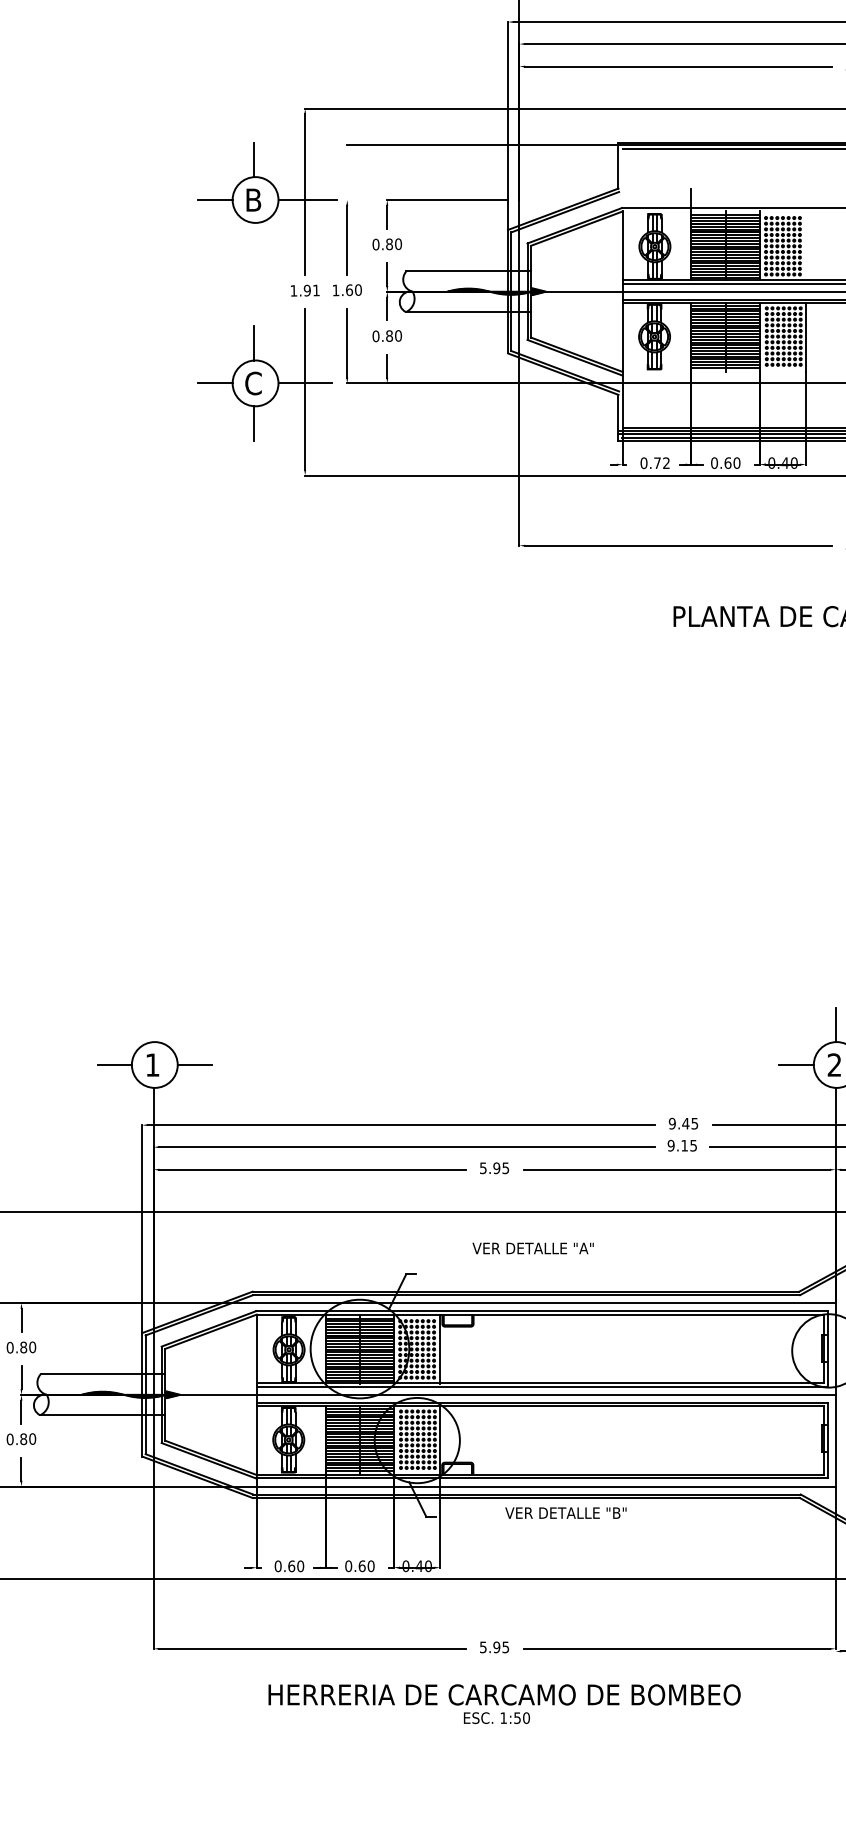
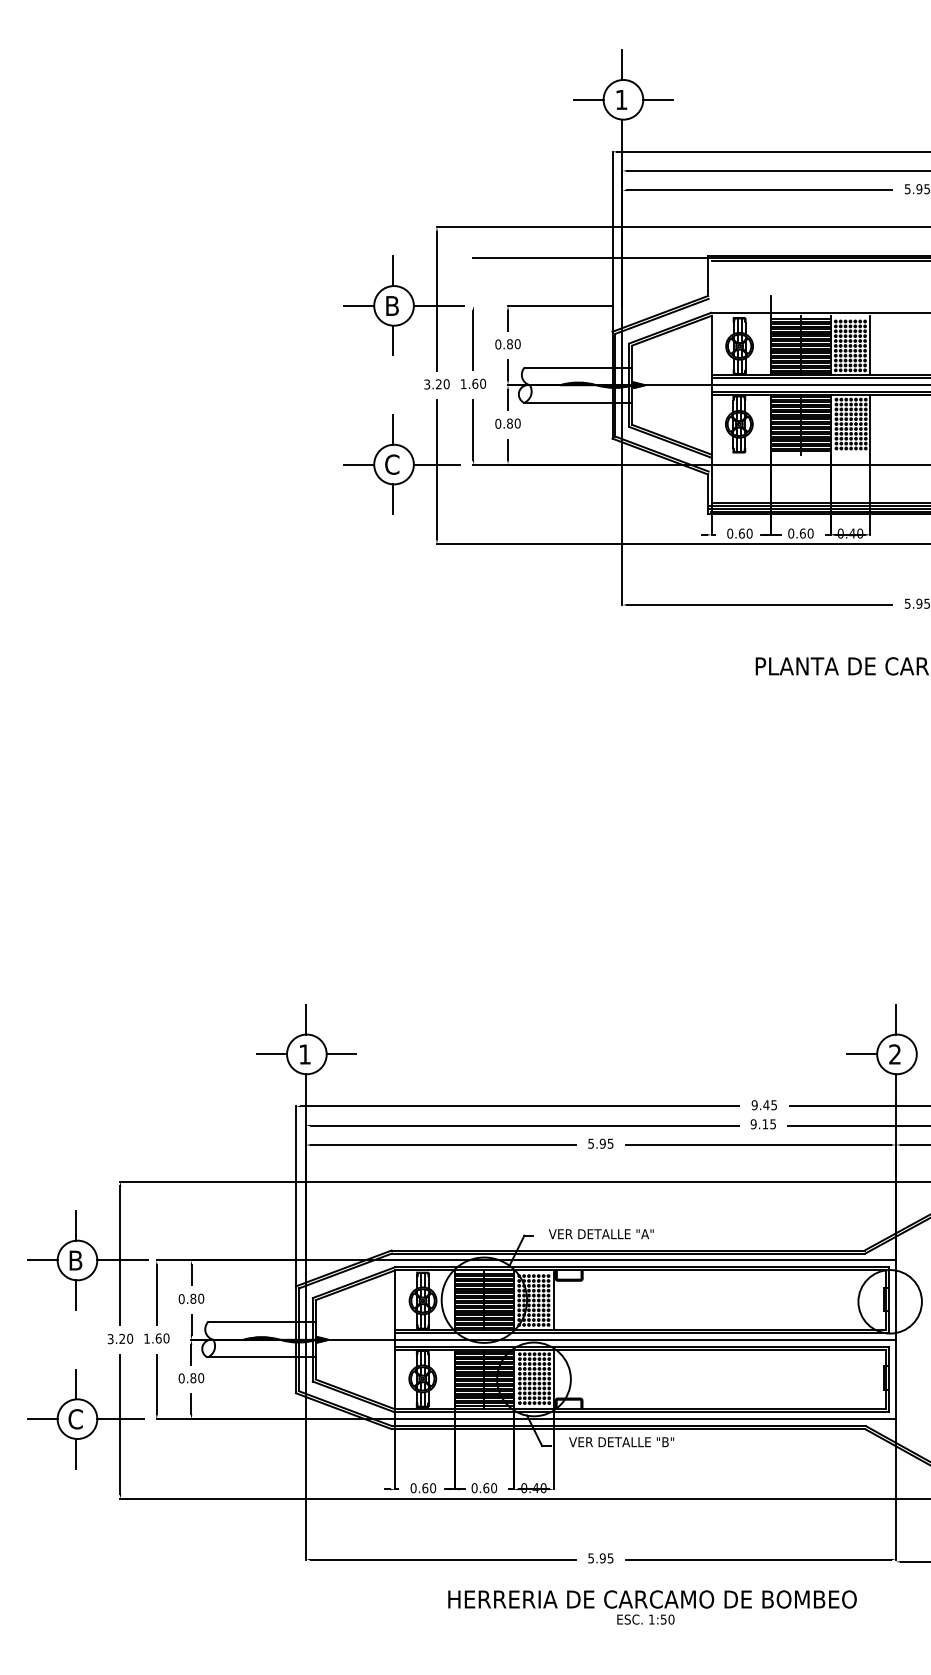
line: (254, 240) -> (393, 340), added
line: (806, 245) -> (870, 345), added
text: (304, 290) -> (436, 384), 1.91 -> 3.20
text: (661, 463) -> (745, 533), 0.72 -> 0.60
line: (153, 1024) -> (305, 1019), added
text: (532, 1248) -> (600, 1234), moved
text: (565, 1513) -> (621, 1442), moved
text: (504, 1704) -> (652, 1607), moved

